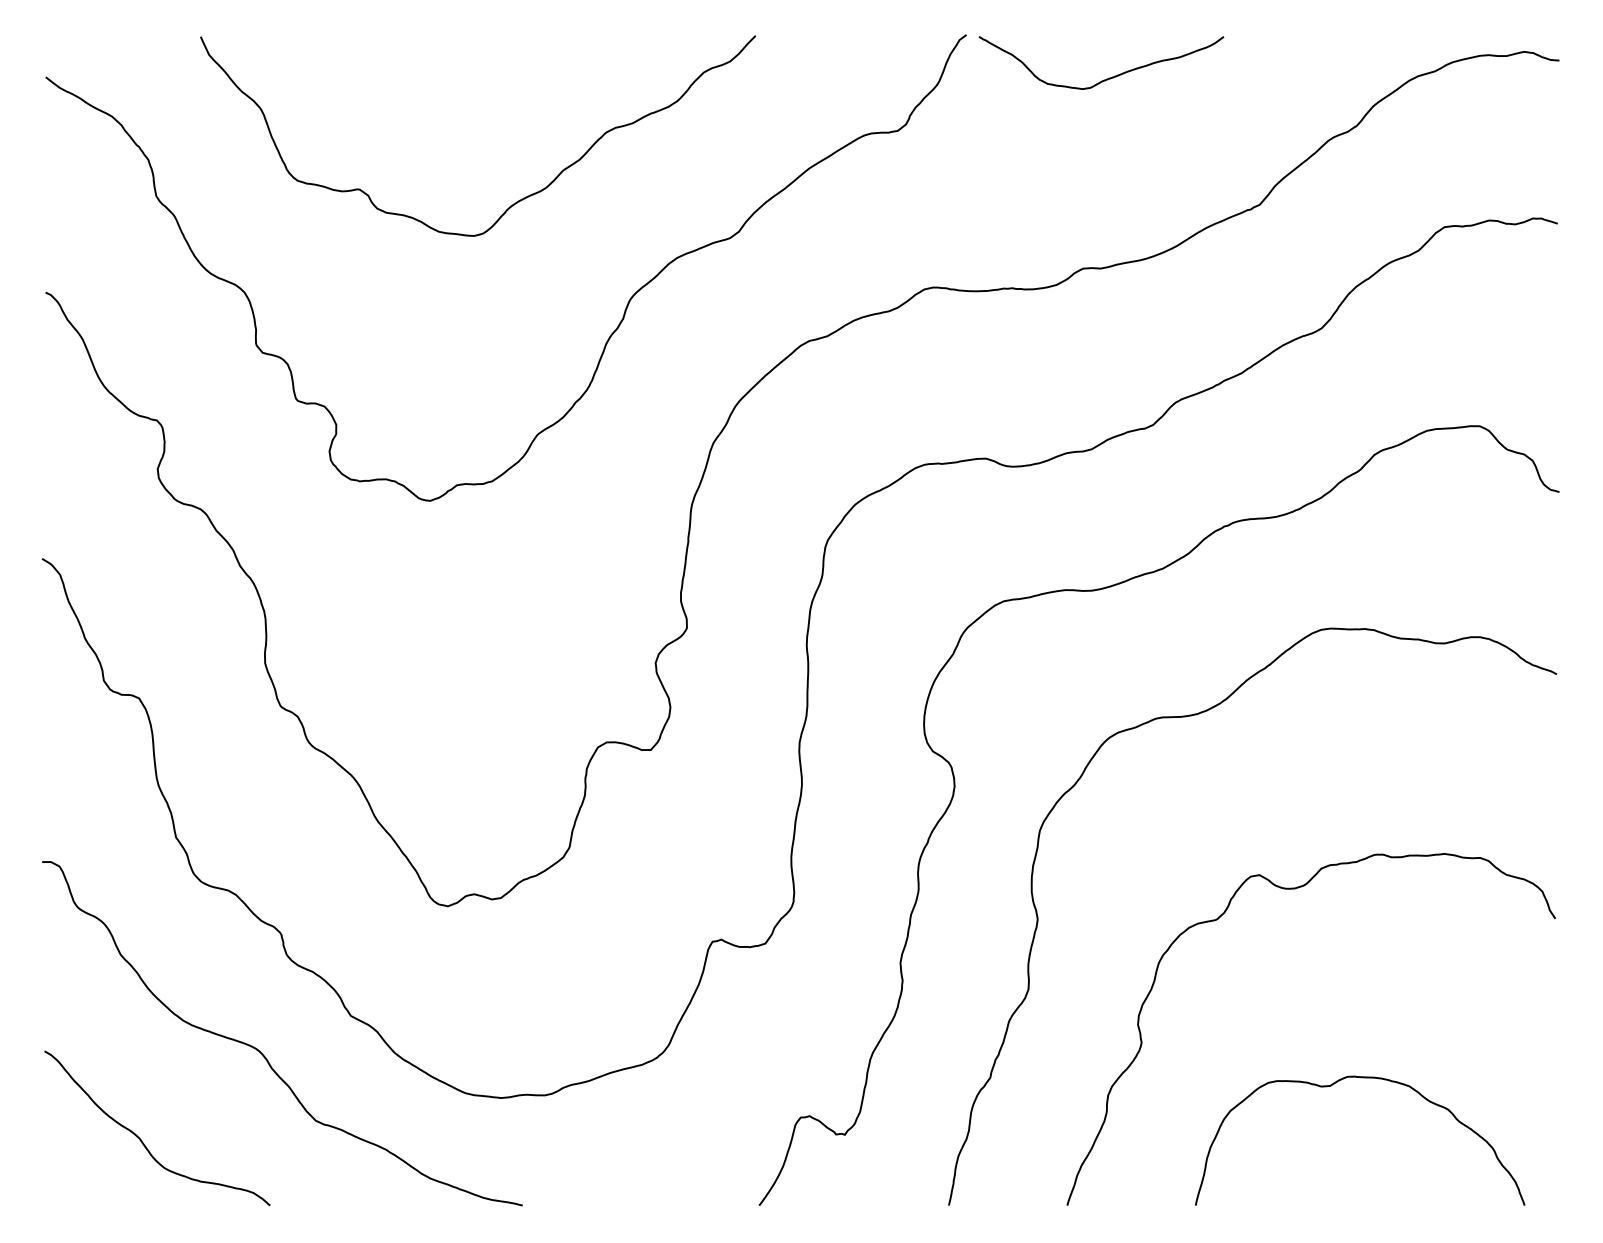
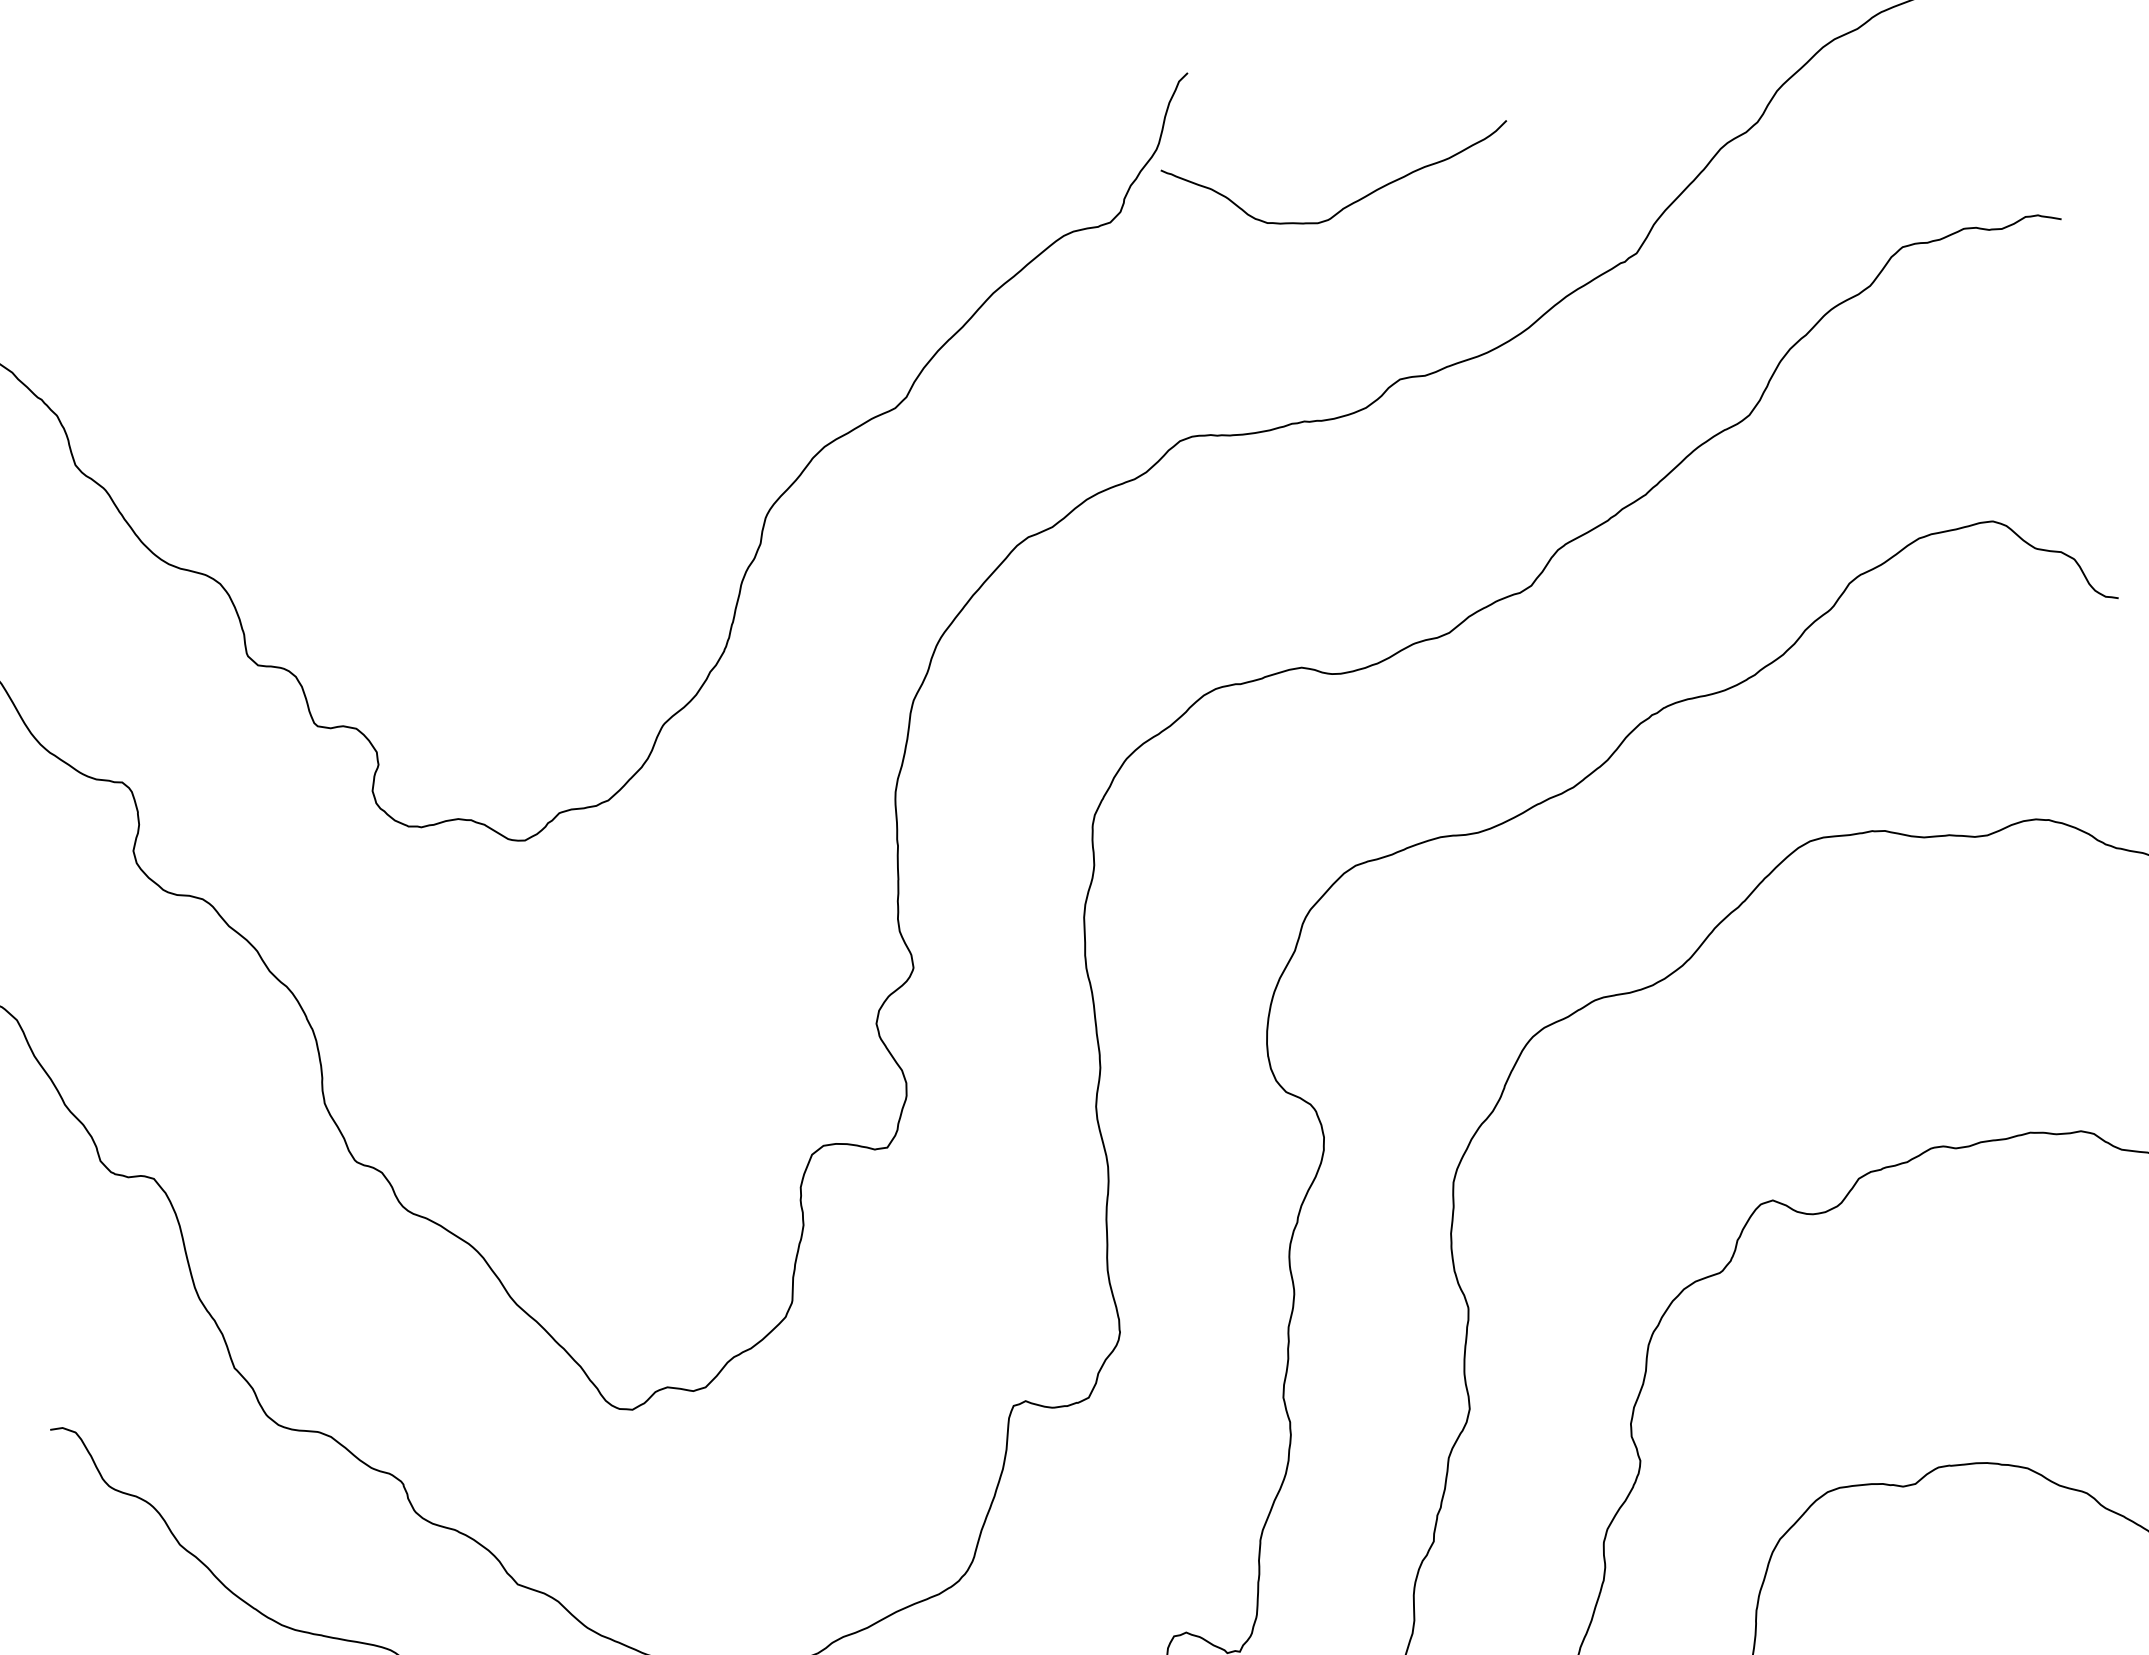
curve: (1106, 78) -> (1349, 203), moved
curve: (516, 201) -> (585, 399), removed

